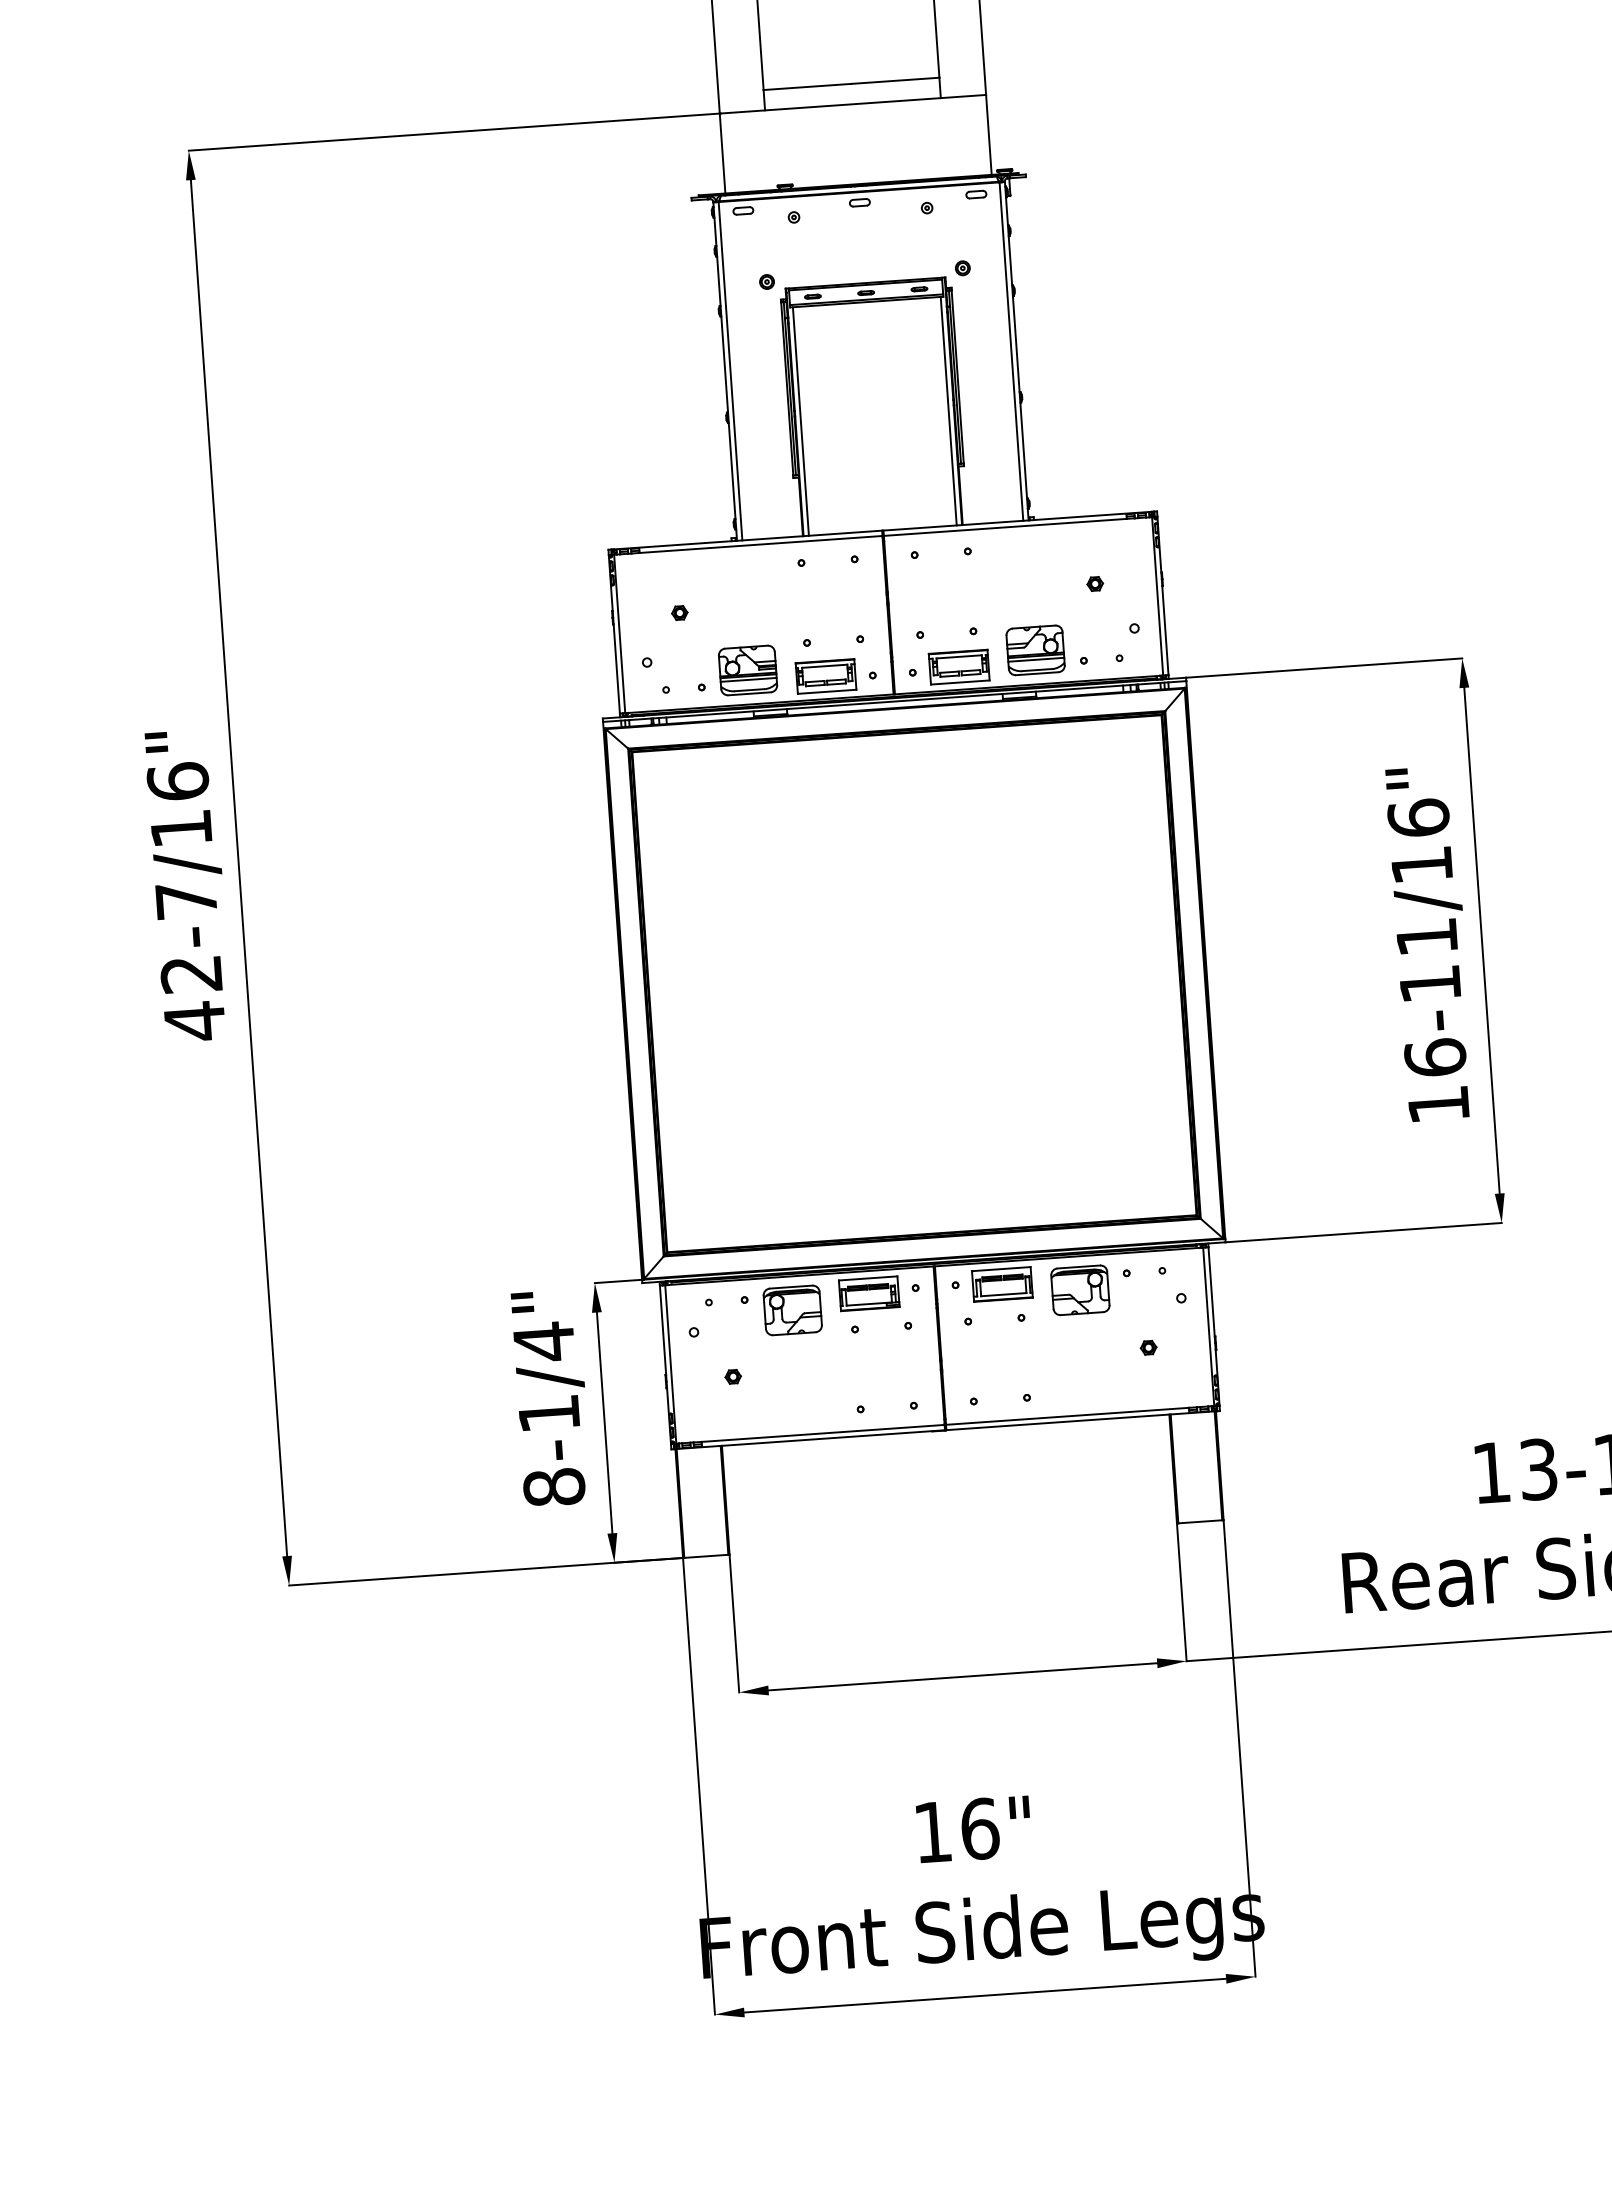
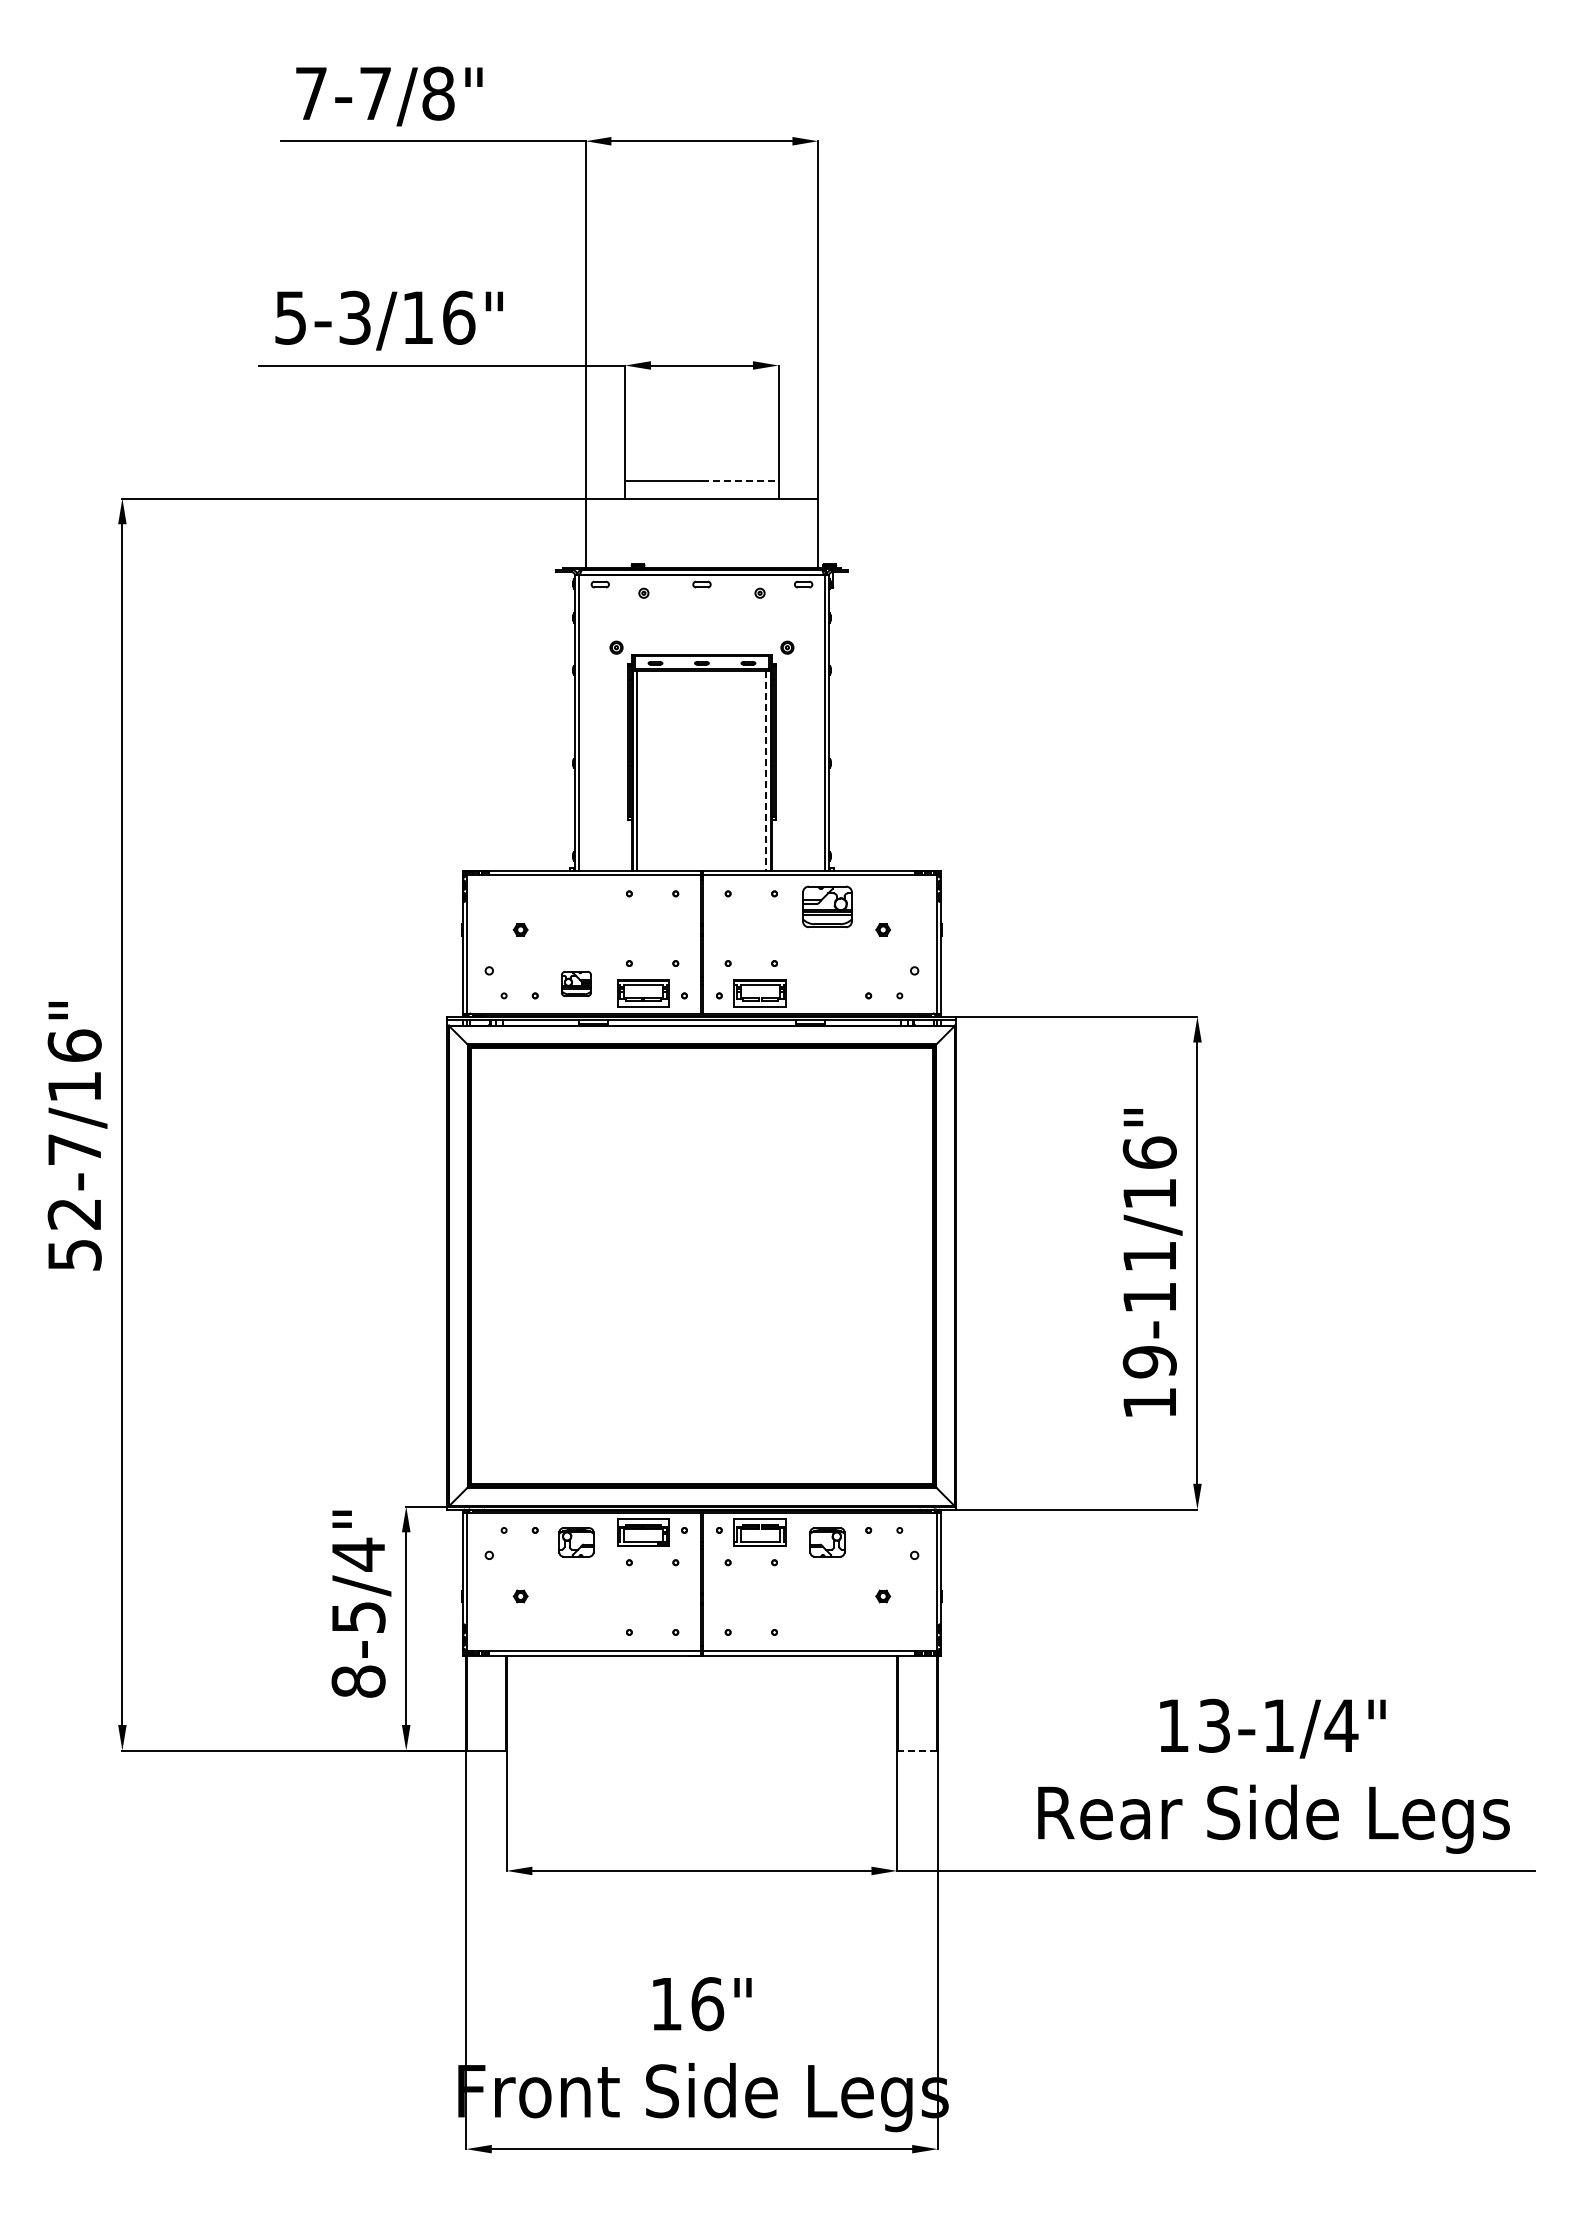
line: (895, 80) -> (740, 480), solid -> dashed
line: (948, 410) -> (766, 770), solid -> dashed
part: (1035, 649) -> (827, 906), moved
part: (748, 669) -> (576, 983), size x0.6
text: (194, 1021) -> (74, 1255), 42-7/16" -> 52-7/16"
text: (1434, 1057) -> (1149, 1361), 16-11/16" -> 19-11/16"
part: (1080, 1290) -> (827, 1542), size x0.7
part: (792, 1310) -> (576, 1542), size x0.7
text: (549, 1413) -> (358, 1617), 8-1/4" -> 8-5/4"
line: (1200, 1521) -> (917, 1750), solid -> dashed

